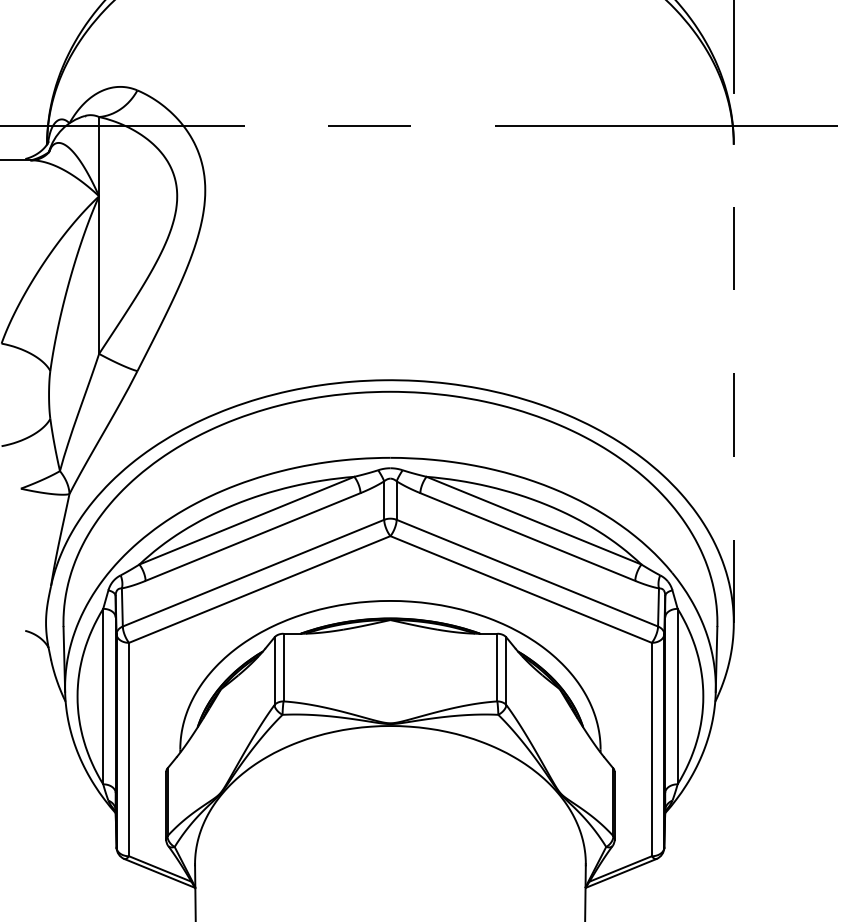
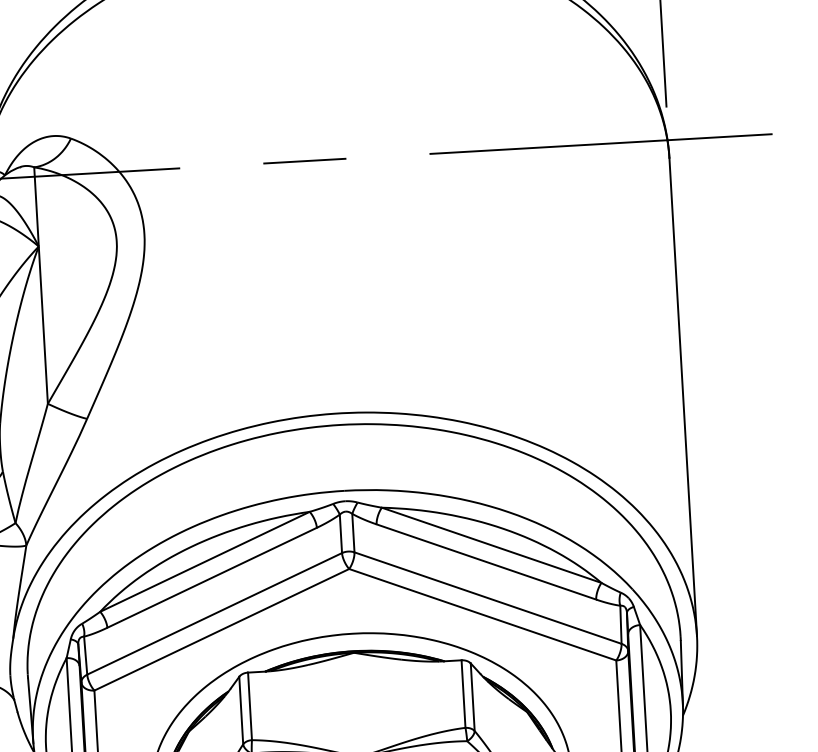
line: (733, 383) -> (682, 396), dashed -> solid

